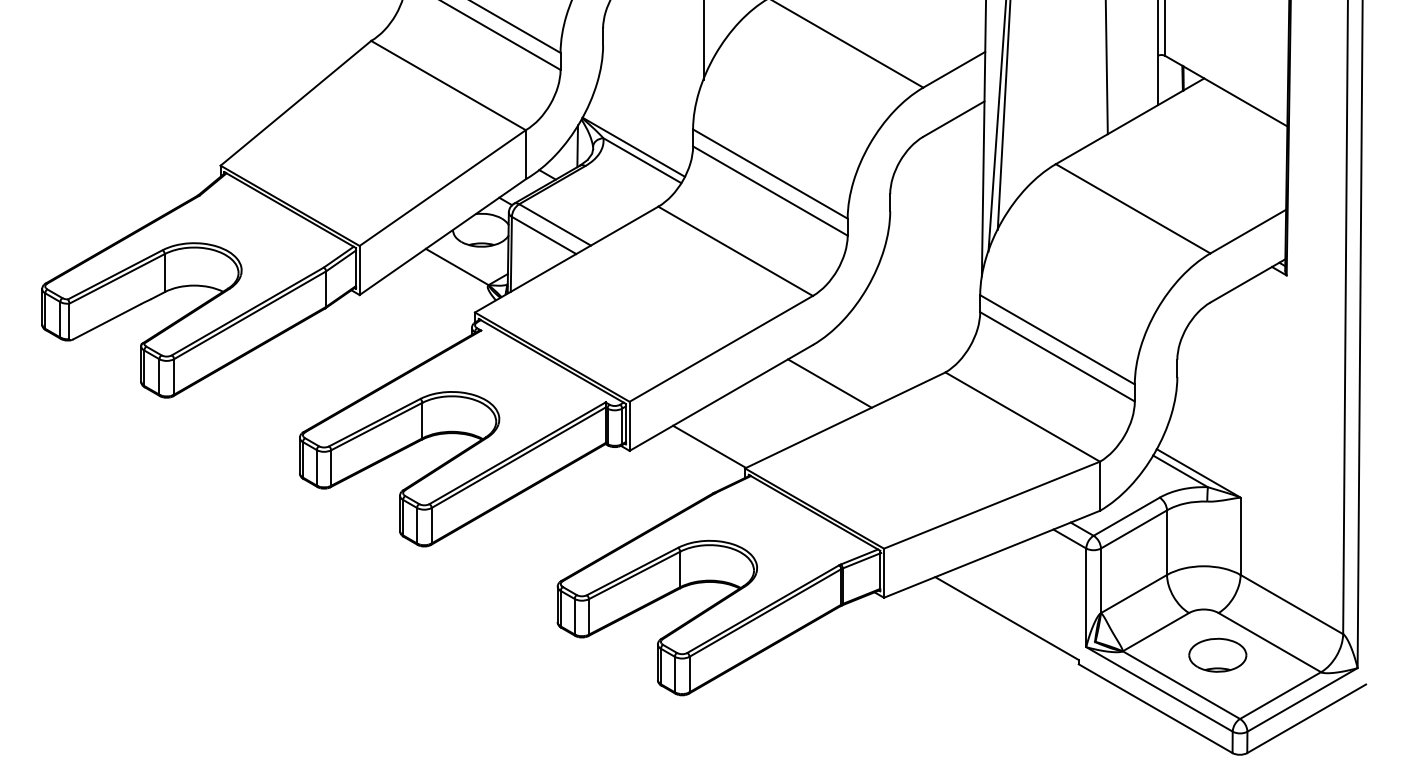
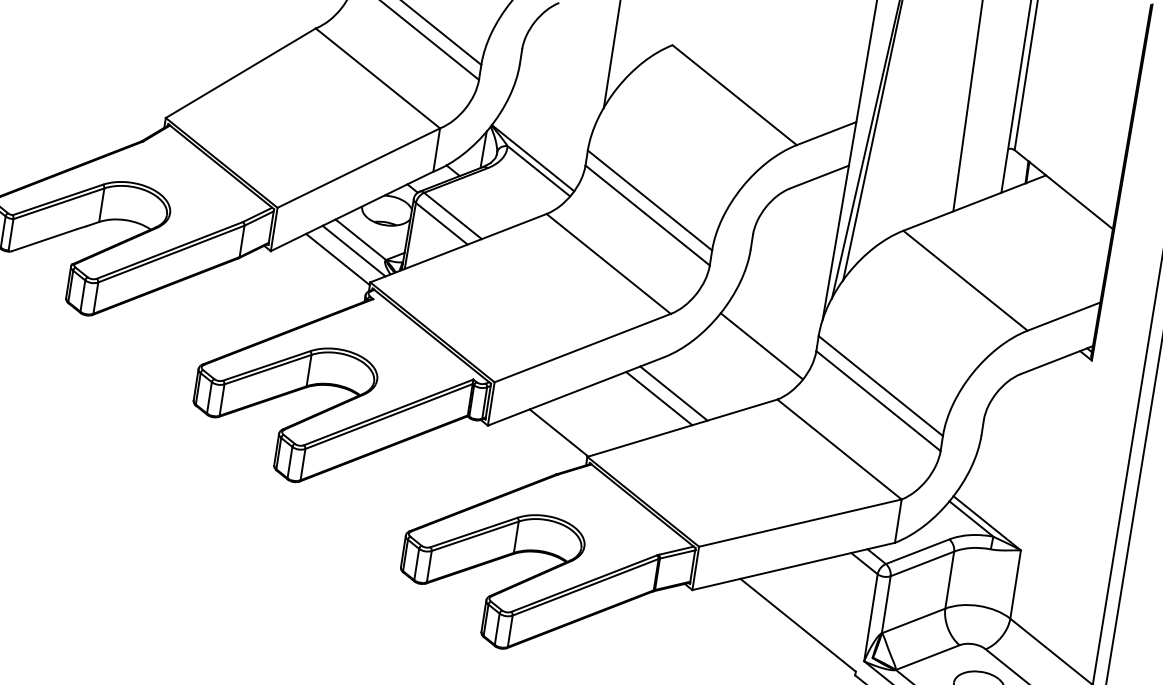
line: (451, 280) -> (353, 250), added
line: (435, 292) -> (338, 259), added
line: (918, 315) -> (761, 345), added
line: (814, 391) -> (659, 398), added

